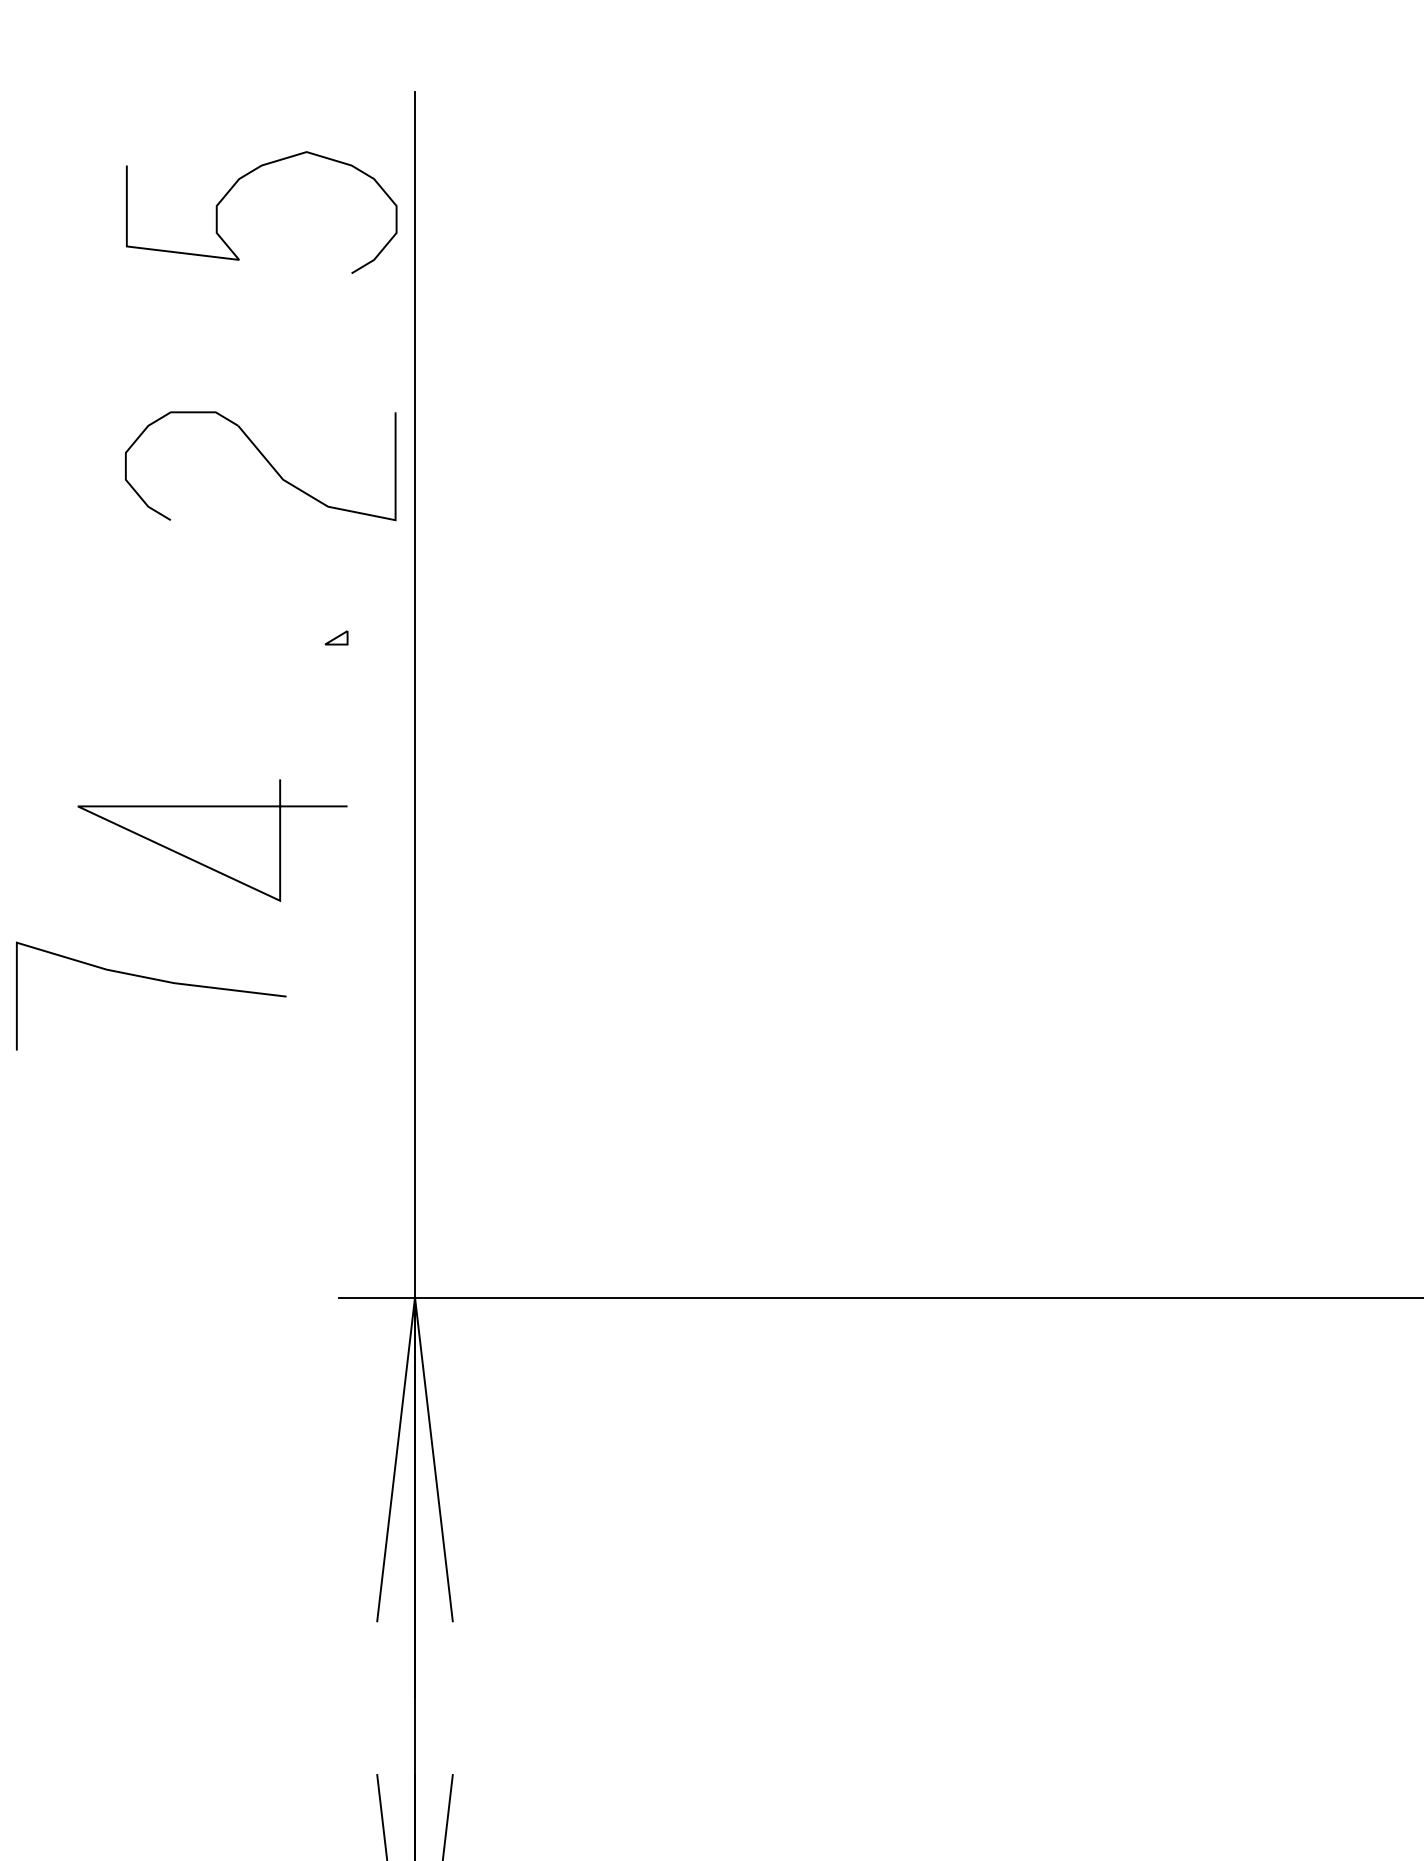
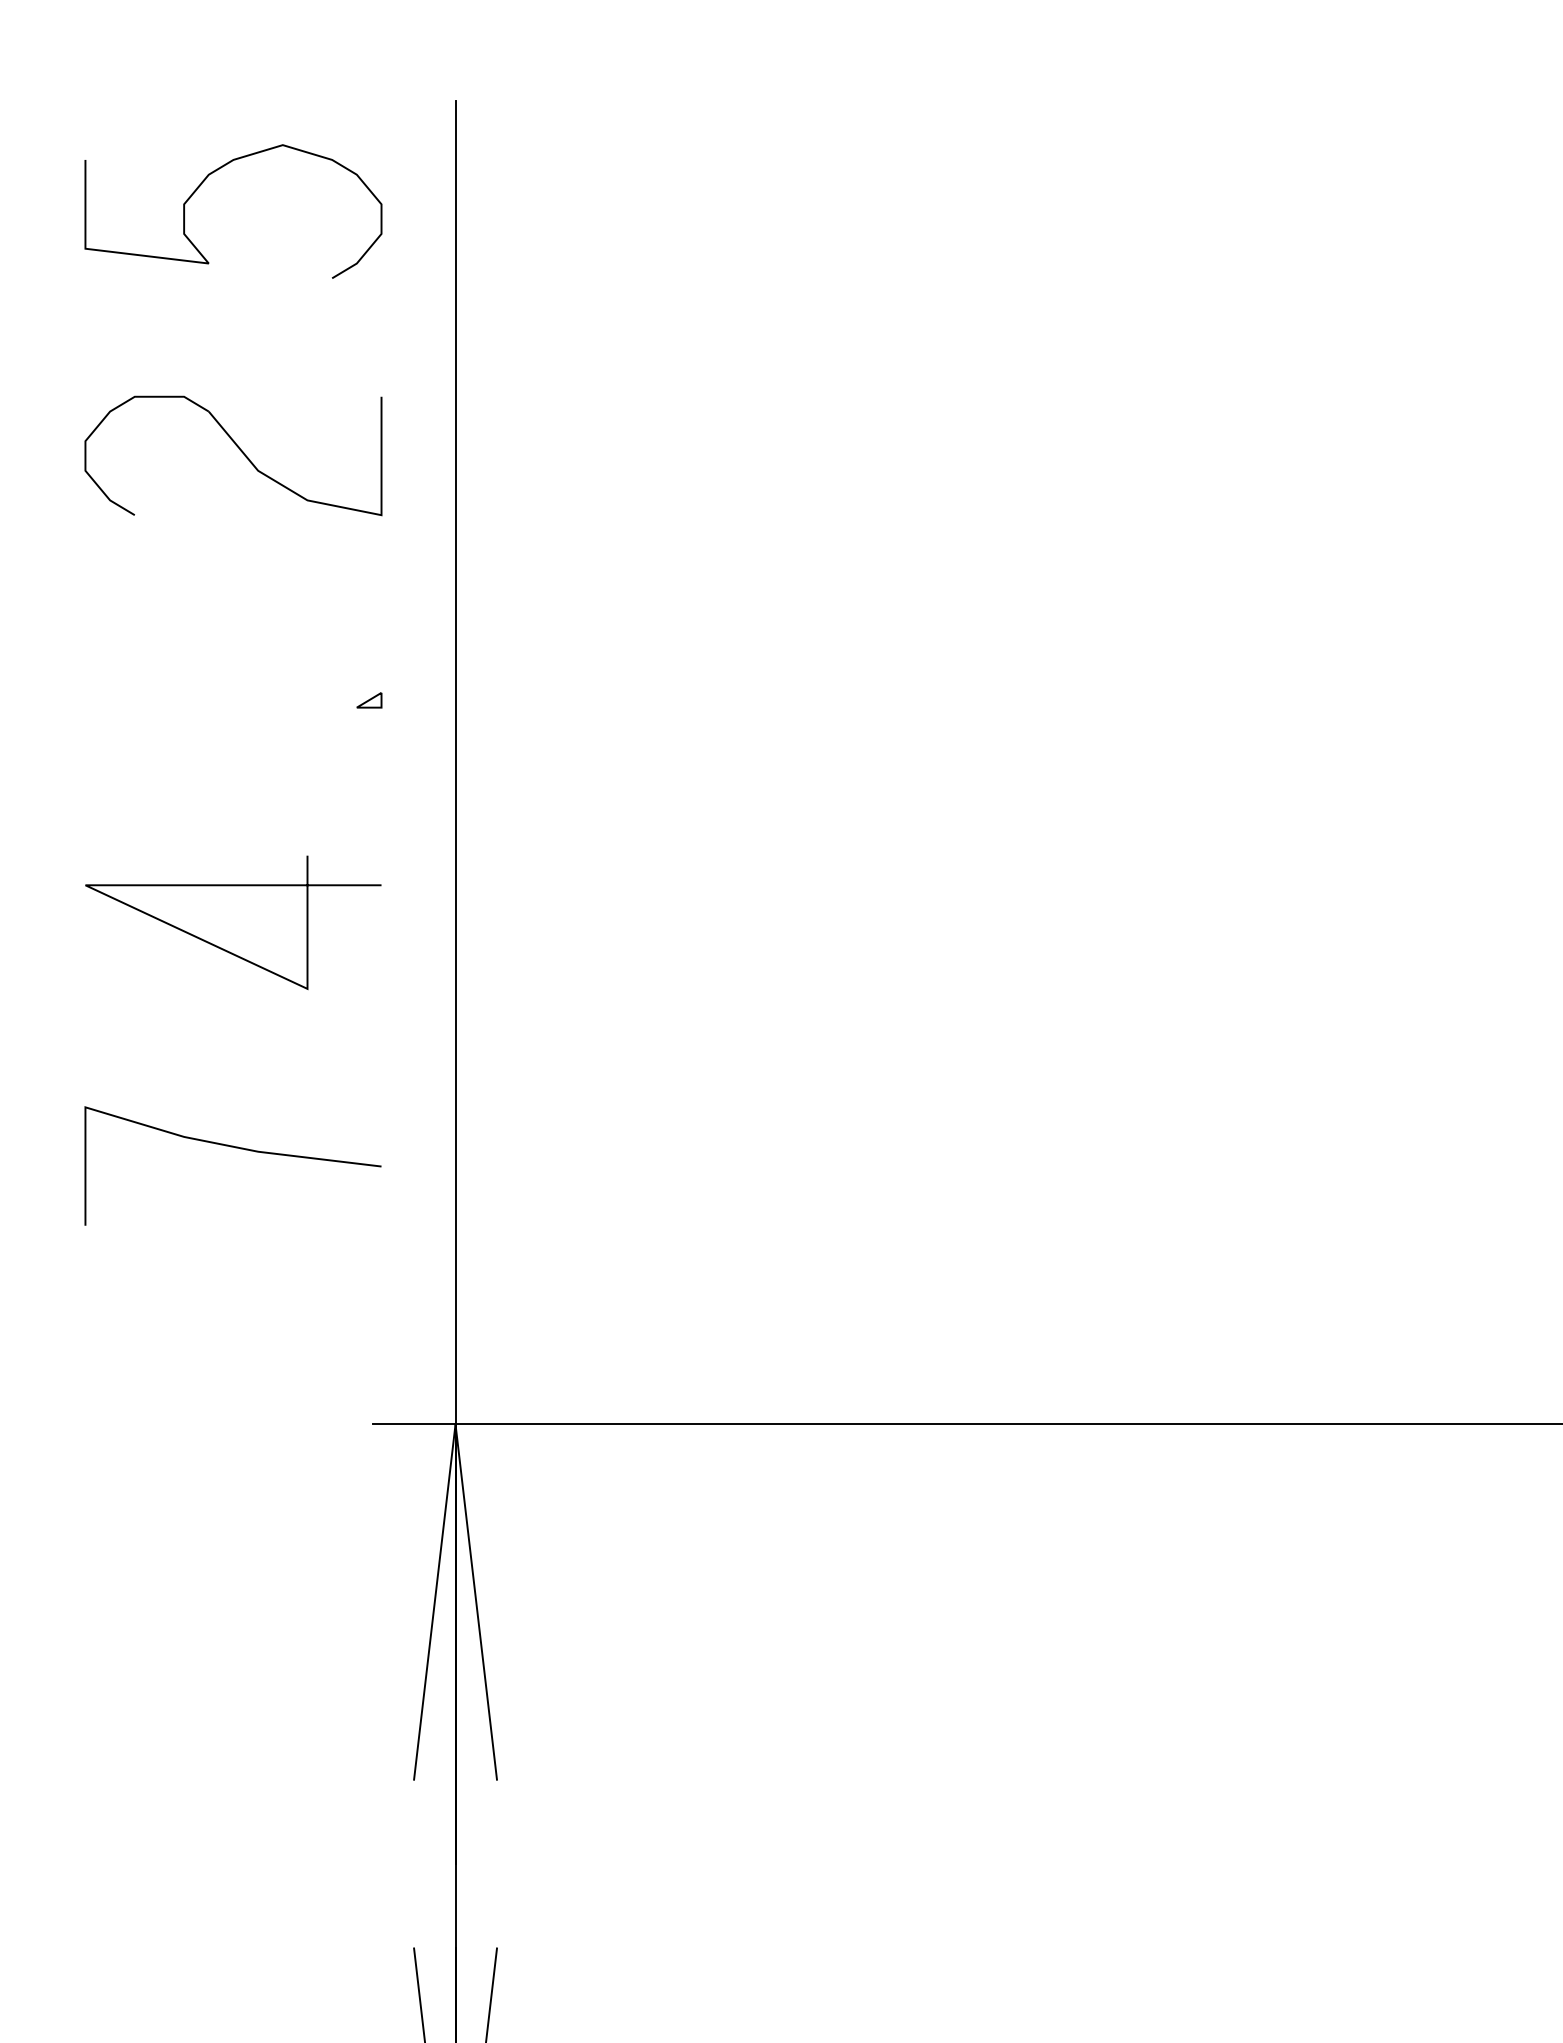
curve: (230, 191) -> (199, 188), moved
part: (265, 460) -> (238, 449), moved
curve: (154, 980) -> (236, 1148), moved

